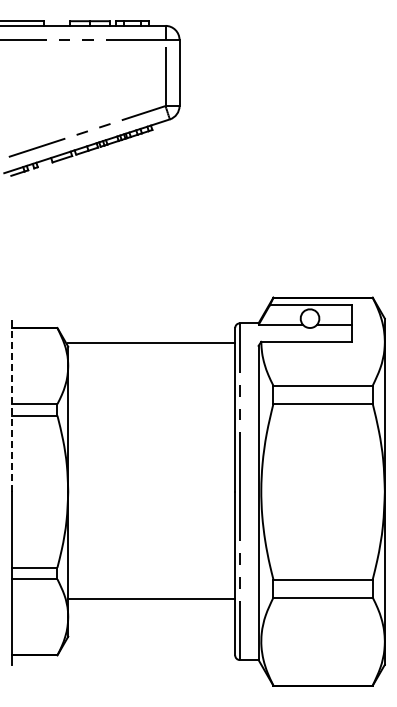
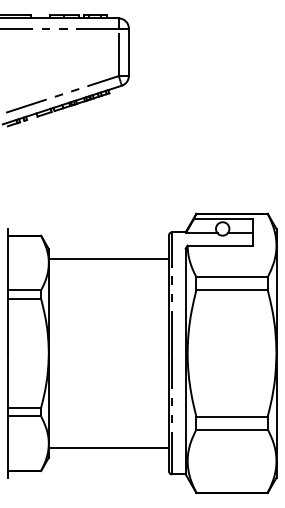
line: (151, 342) -> (108, 259), moved
line: (12, 405) -> (8, 291), dashed -> solid
line: (151, 598) -> (108, 447), moved

